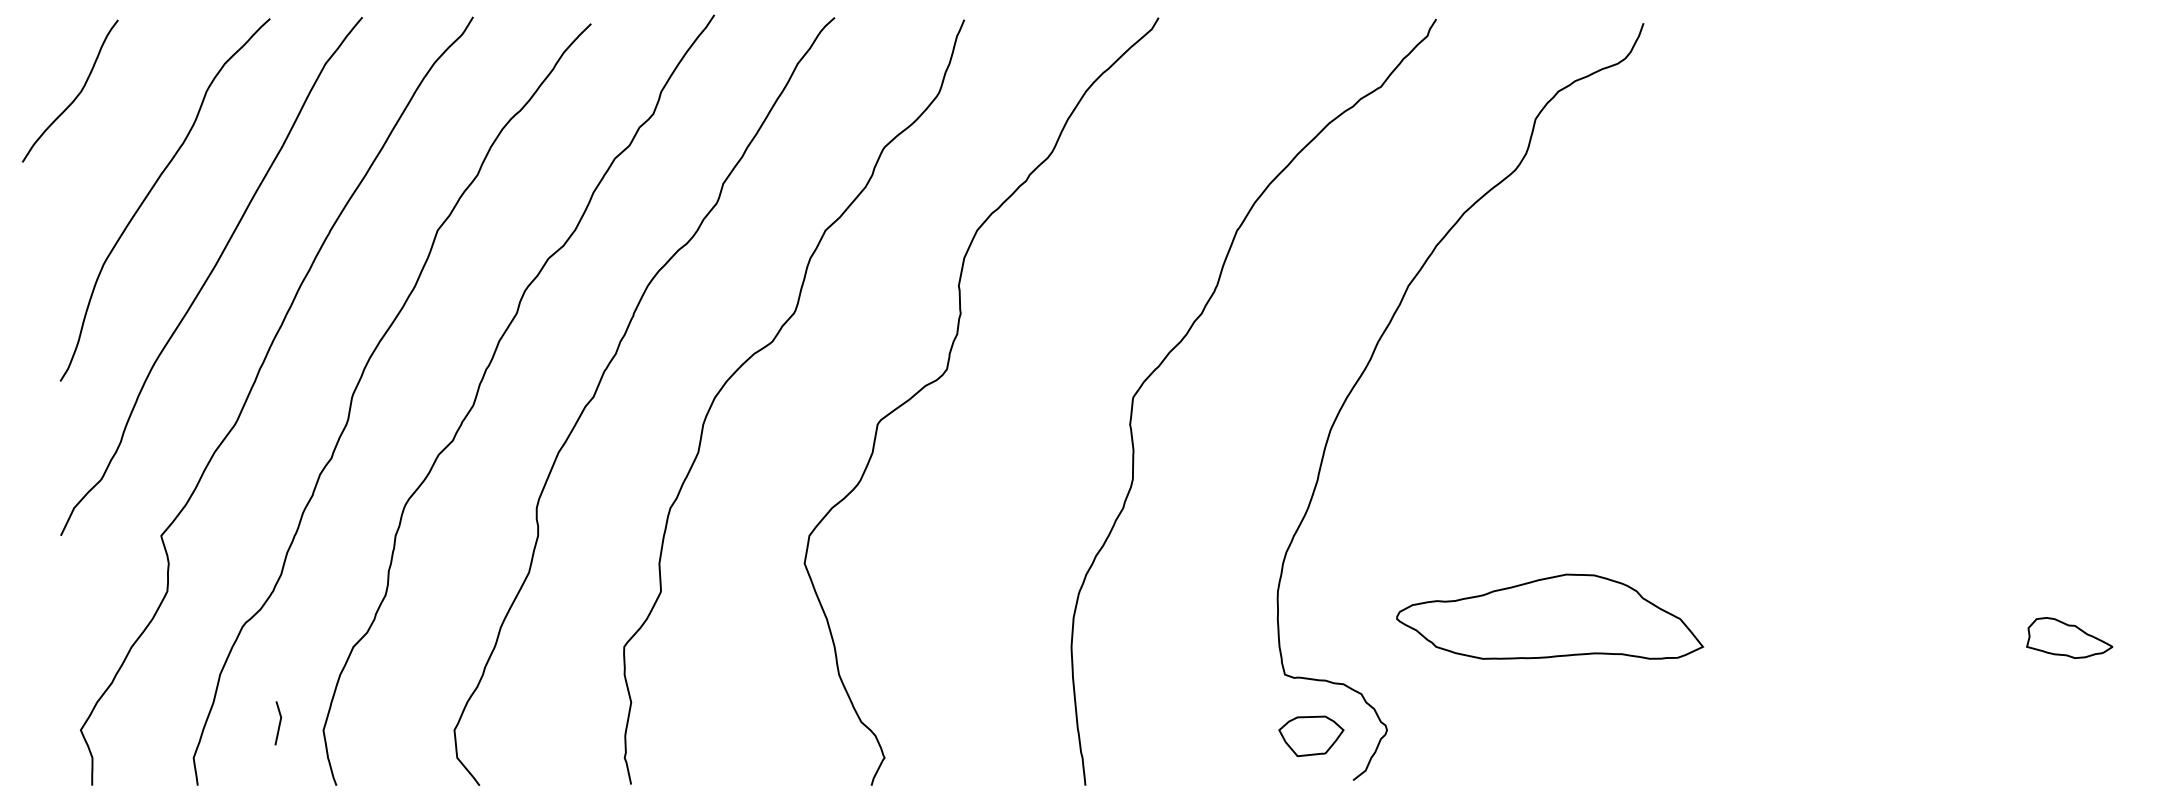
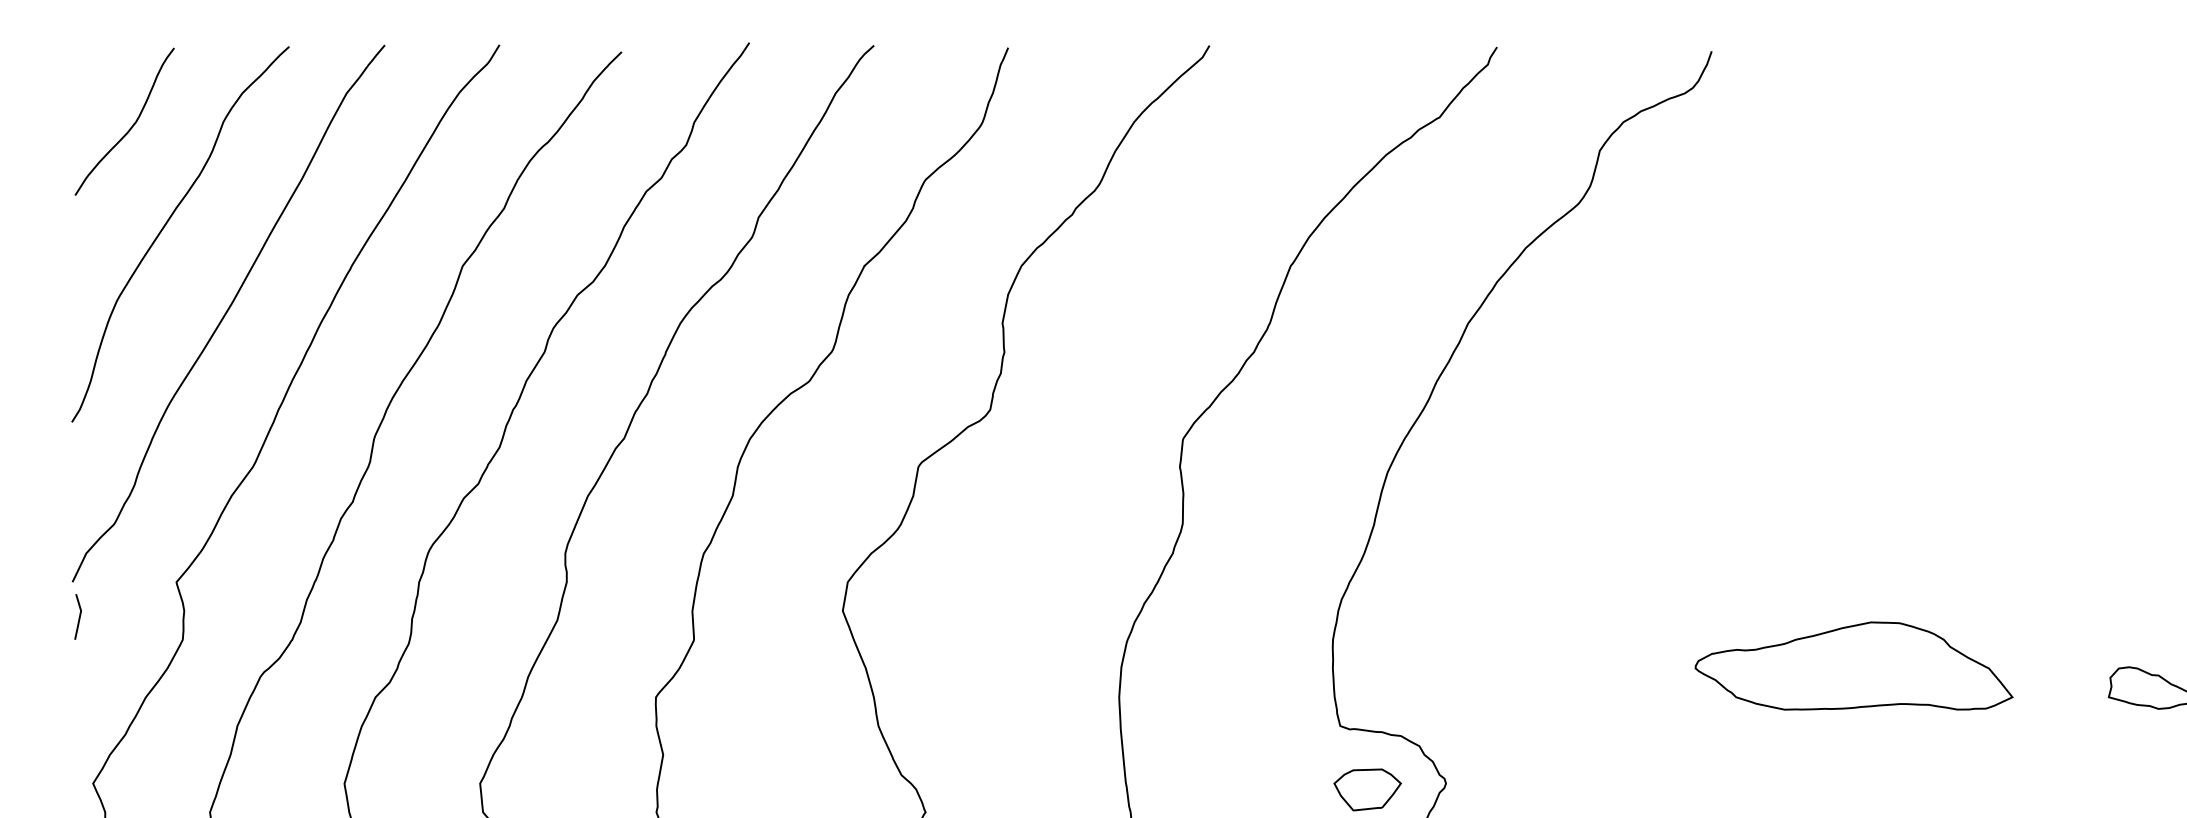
curve: (76, 95) -> (131, 126), moved
part: (1550, 616) -> (1854, 665), moved
curve: (279, 723) -> (79, 617), moved

